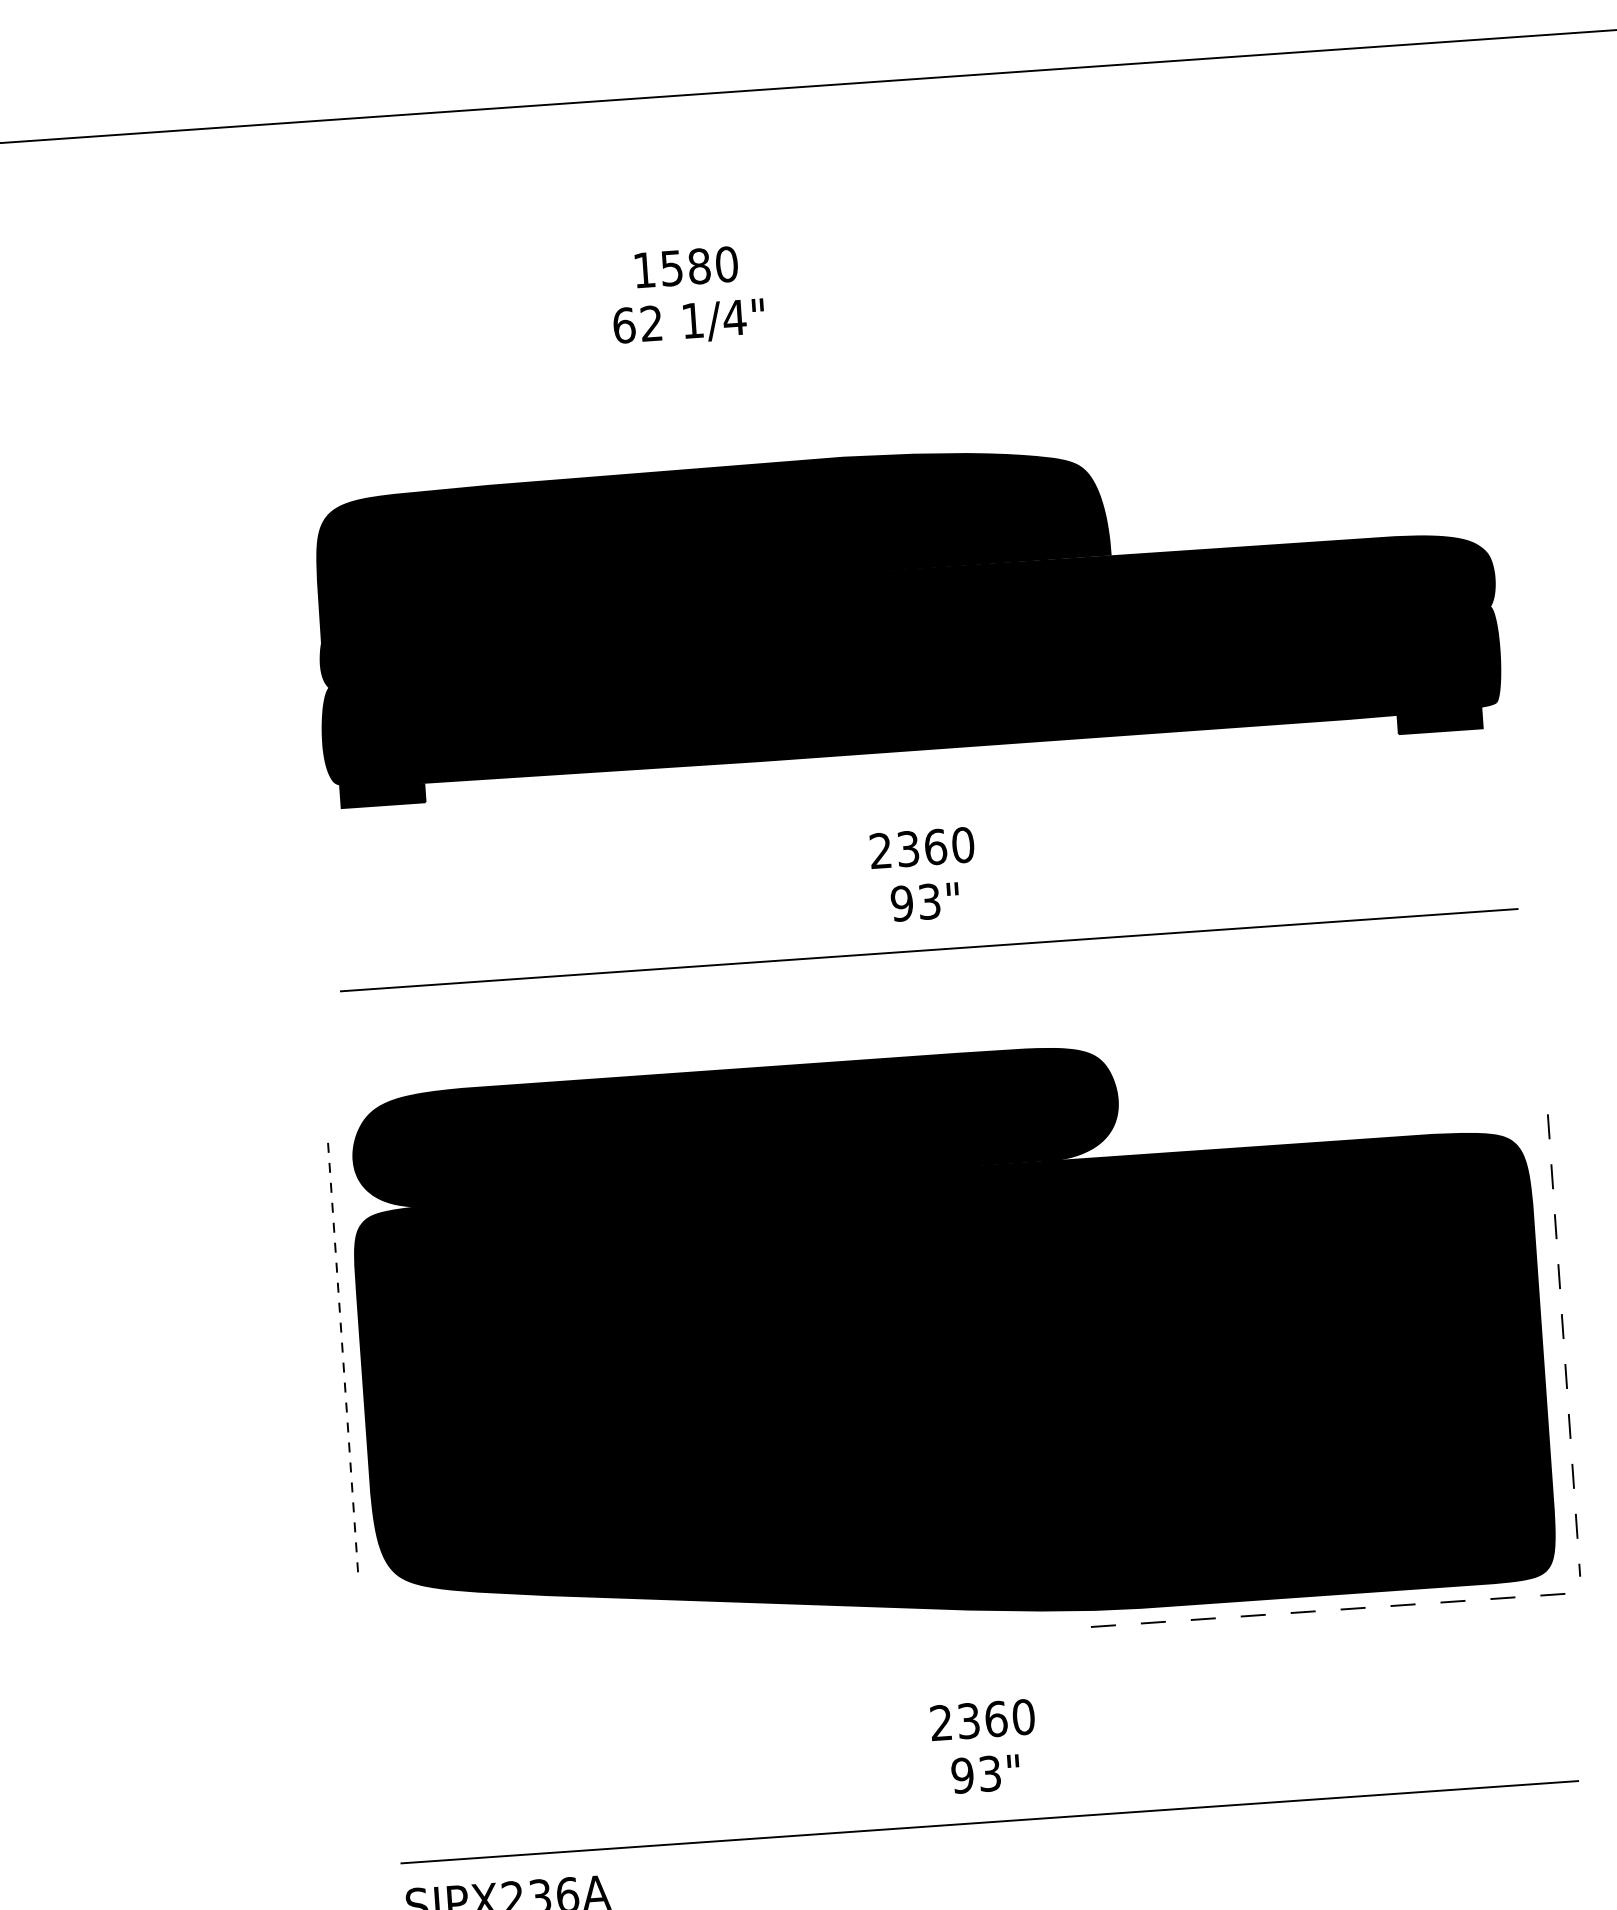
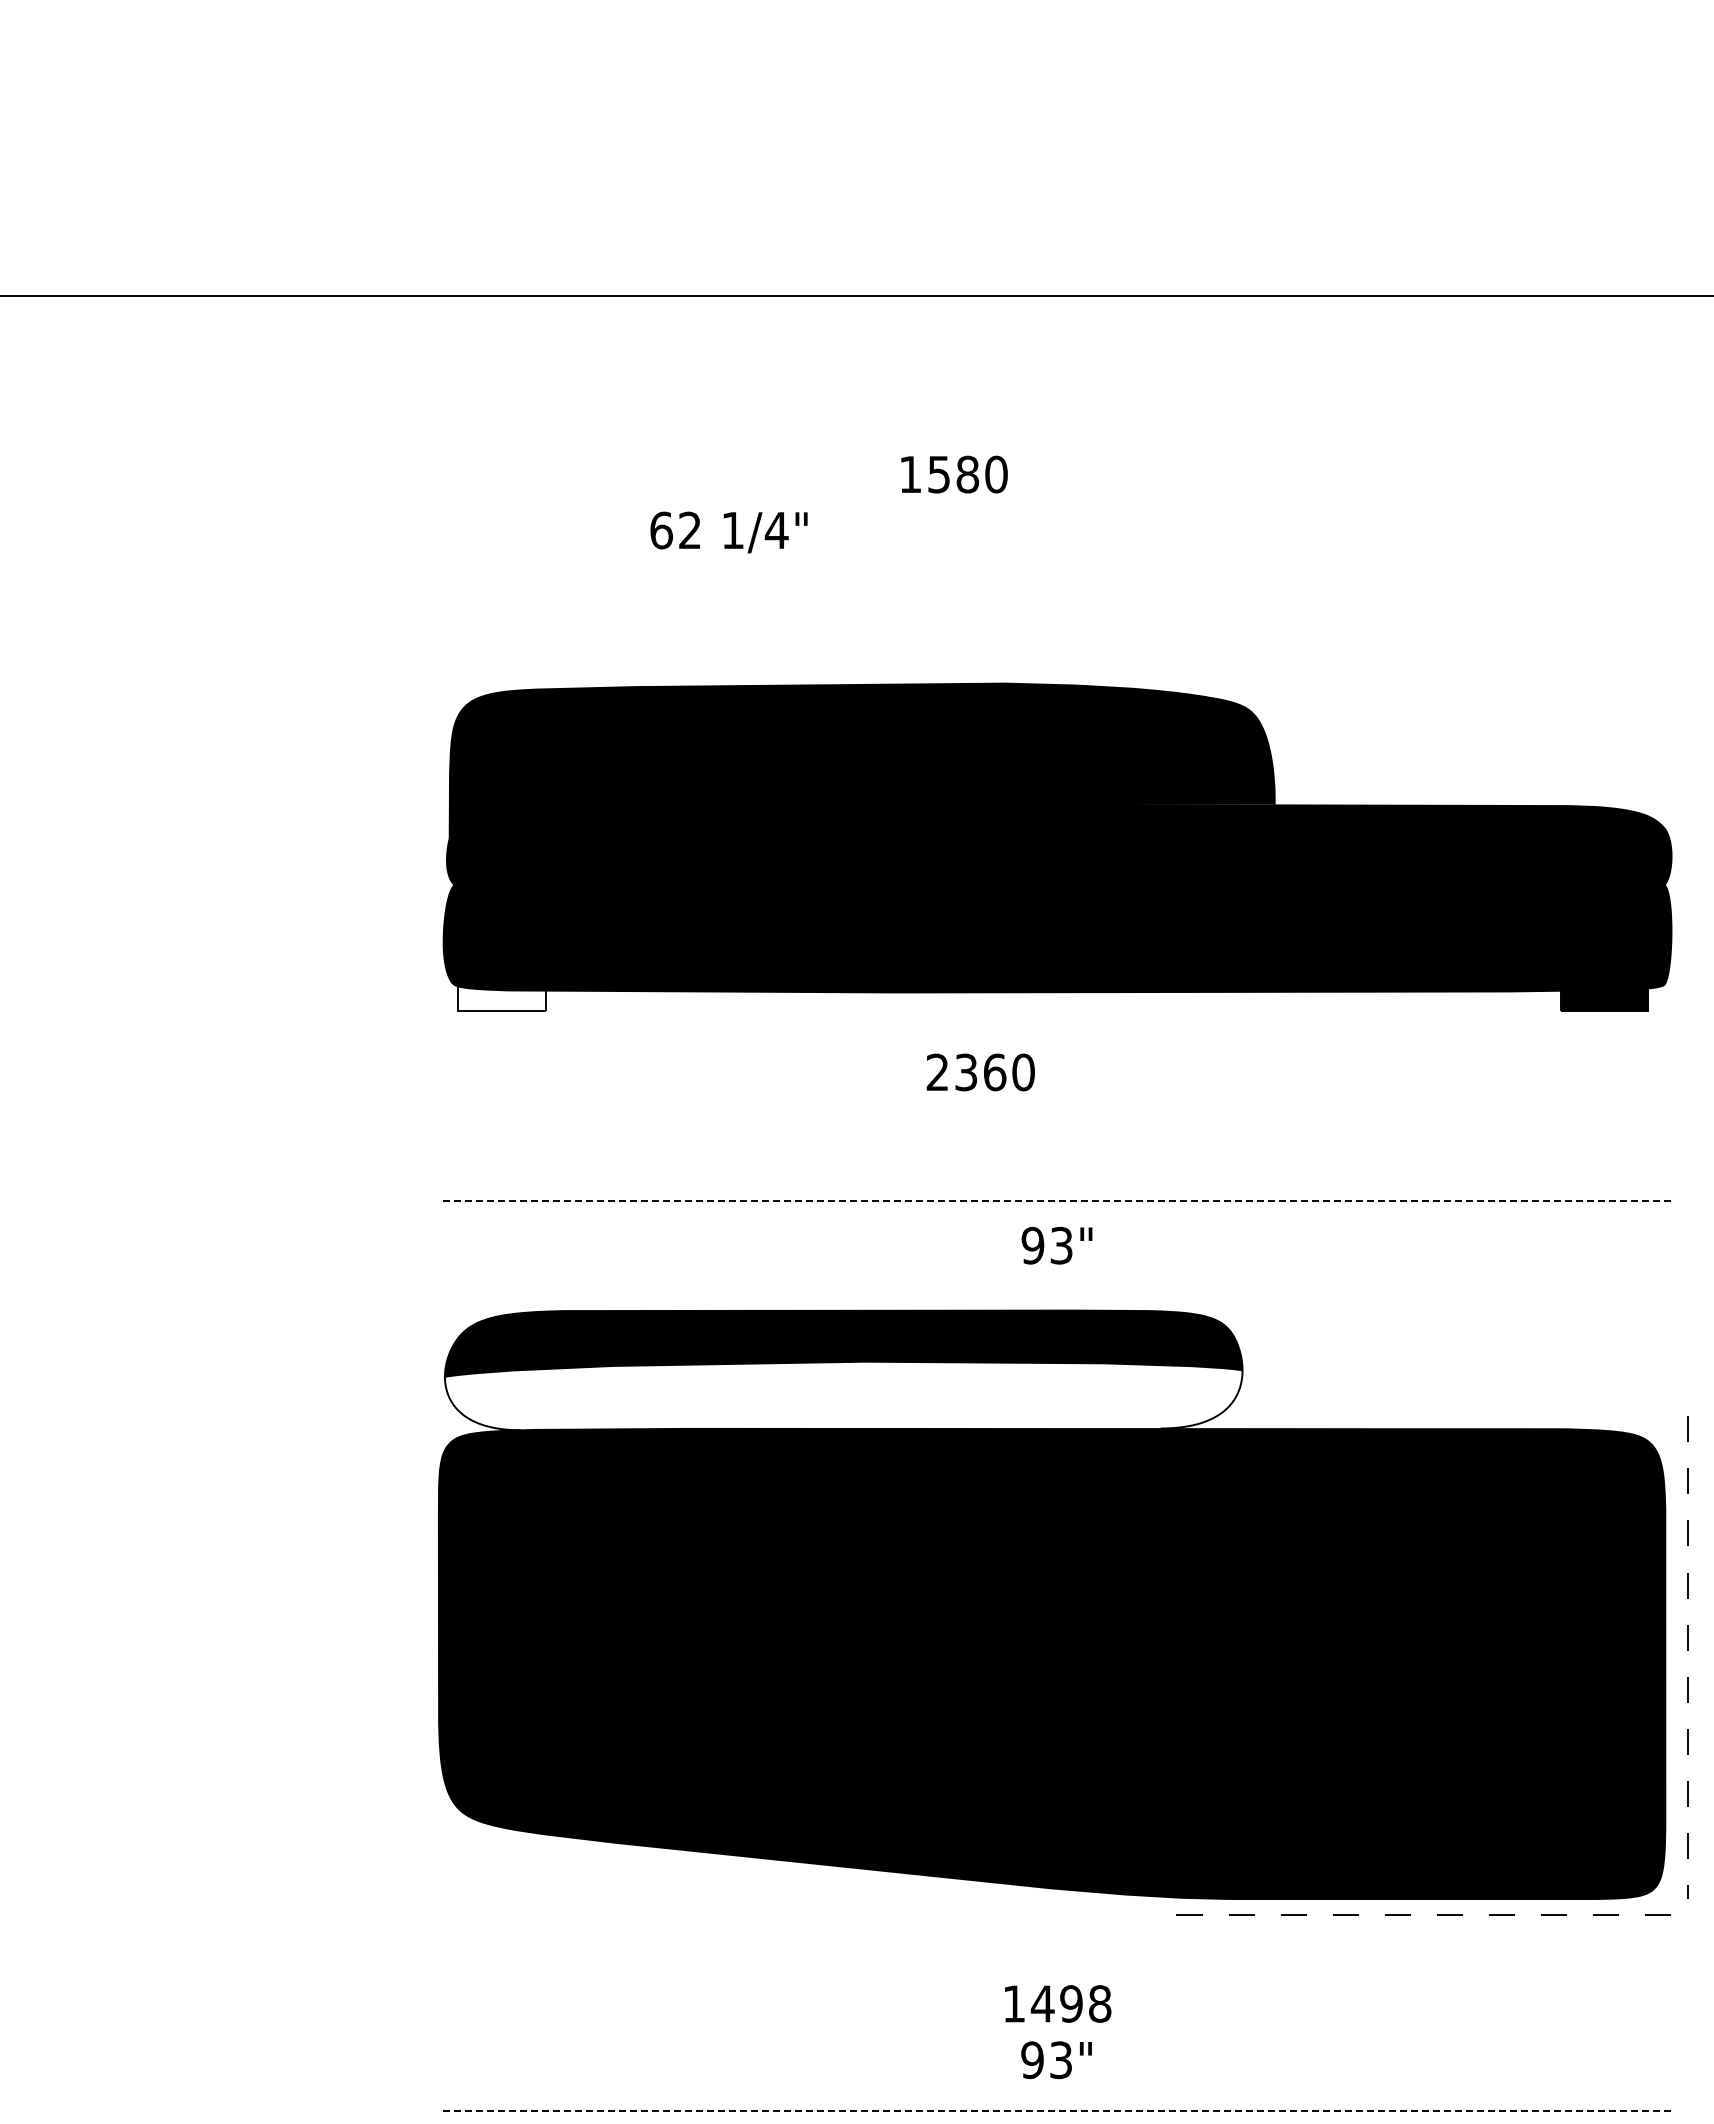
text: (686, 267) -> (954, 474), moved
text: (688, 322) -> (728, 532), moved
fill: (382, 793) -> (501, 998), removed
text: (921, 848) -> (980, 1072), moved
text: (924, 901) -> (1056, 1245), moved
line: (929, 950) -> (1057, 1201), solid -> dashed
fill: (736, 1151) -> (843, 1395), removed
line: (342, 1352) -> (419, 1575), removed
text: (982, 1719) -> (1057, 2003), 2360 -> 1498
line: (989, 1822) -> (1057, 2110), solid -> dashed

